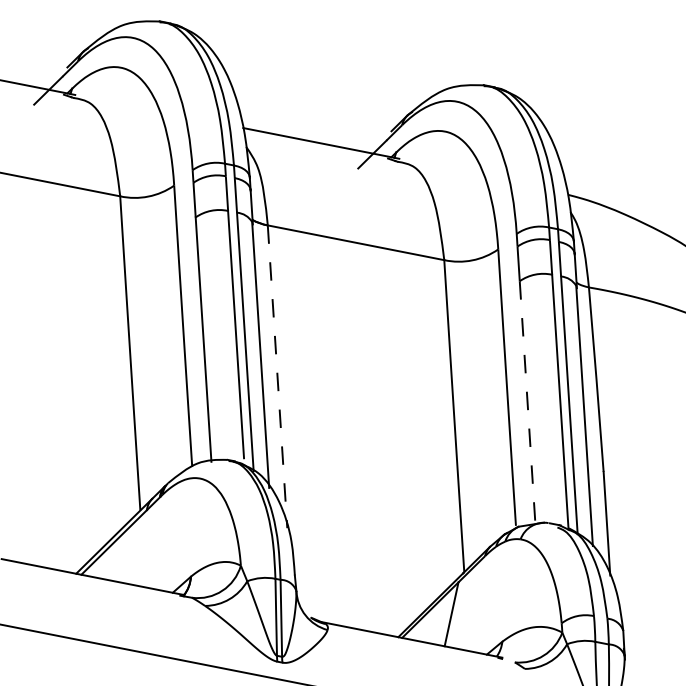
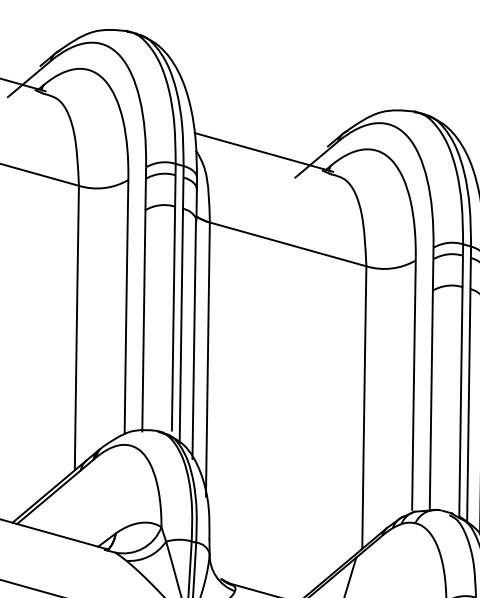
line: (277, 376) -> (207, 359), dashed -> solid
line: (527, 402) -> (431, 400), dashed -> solid

